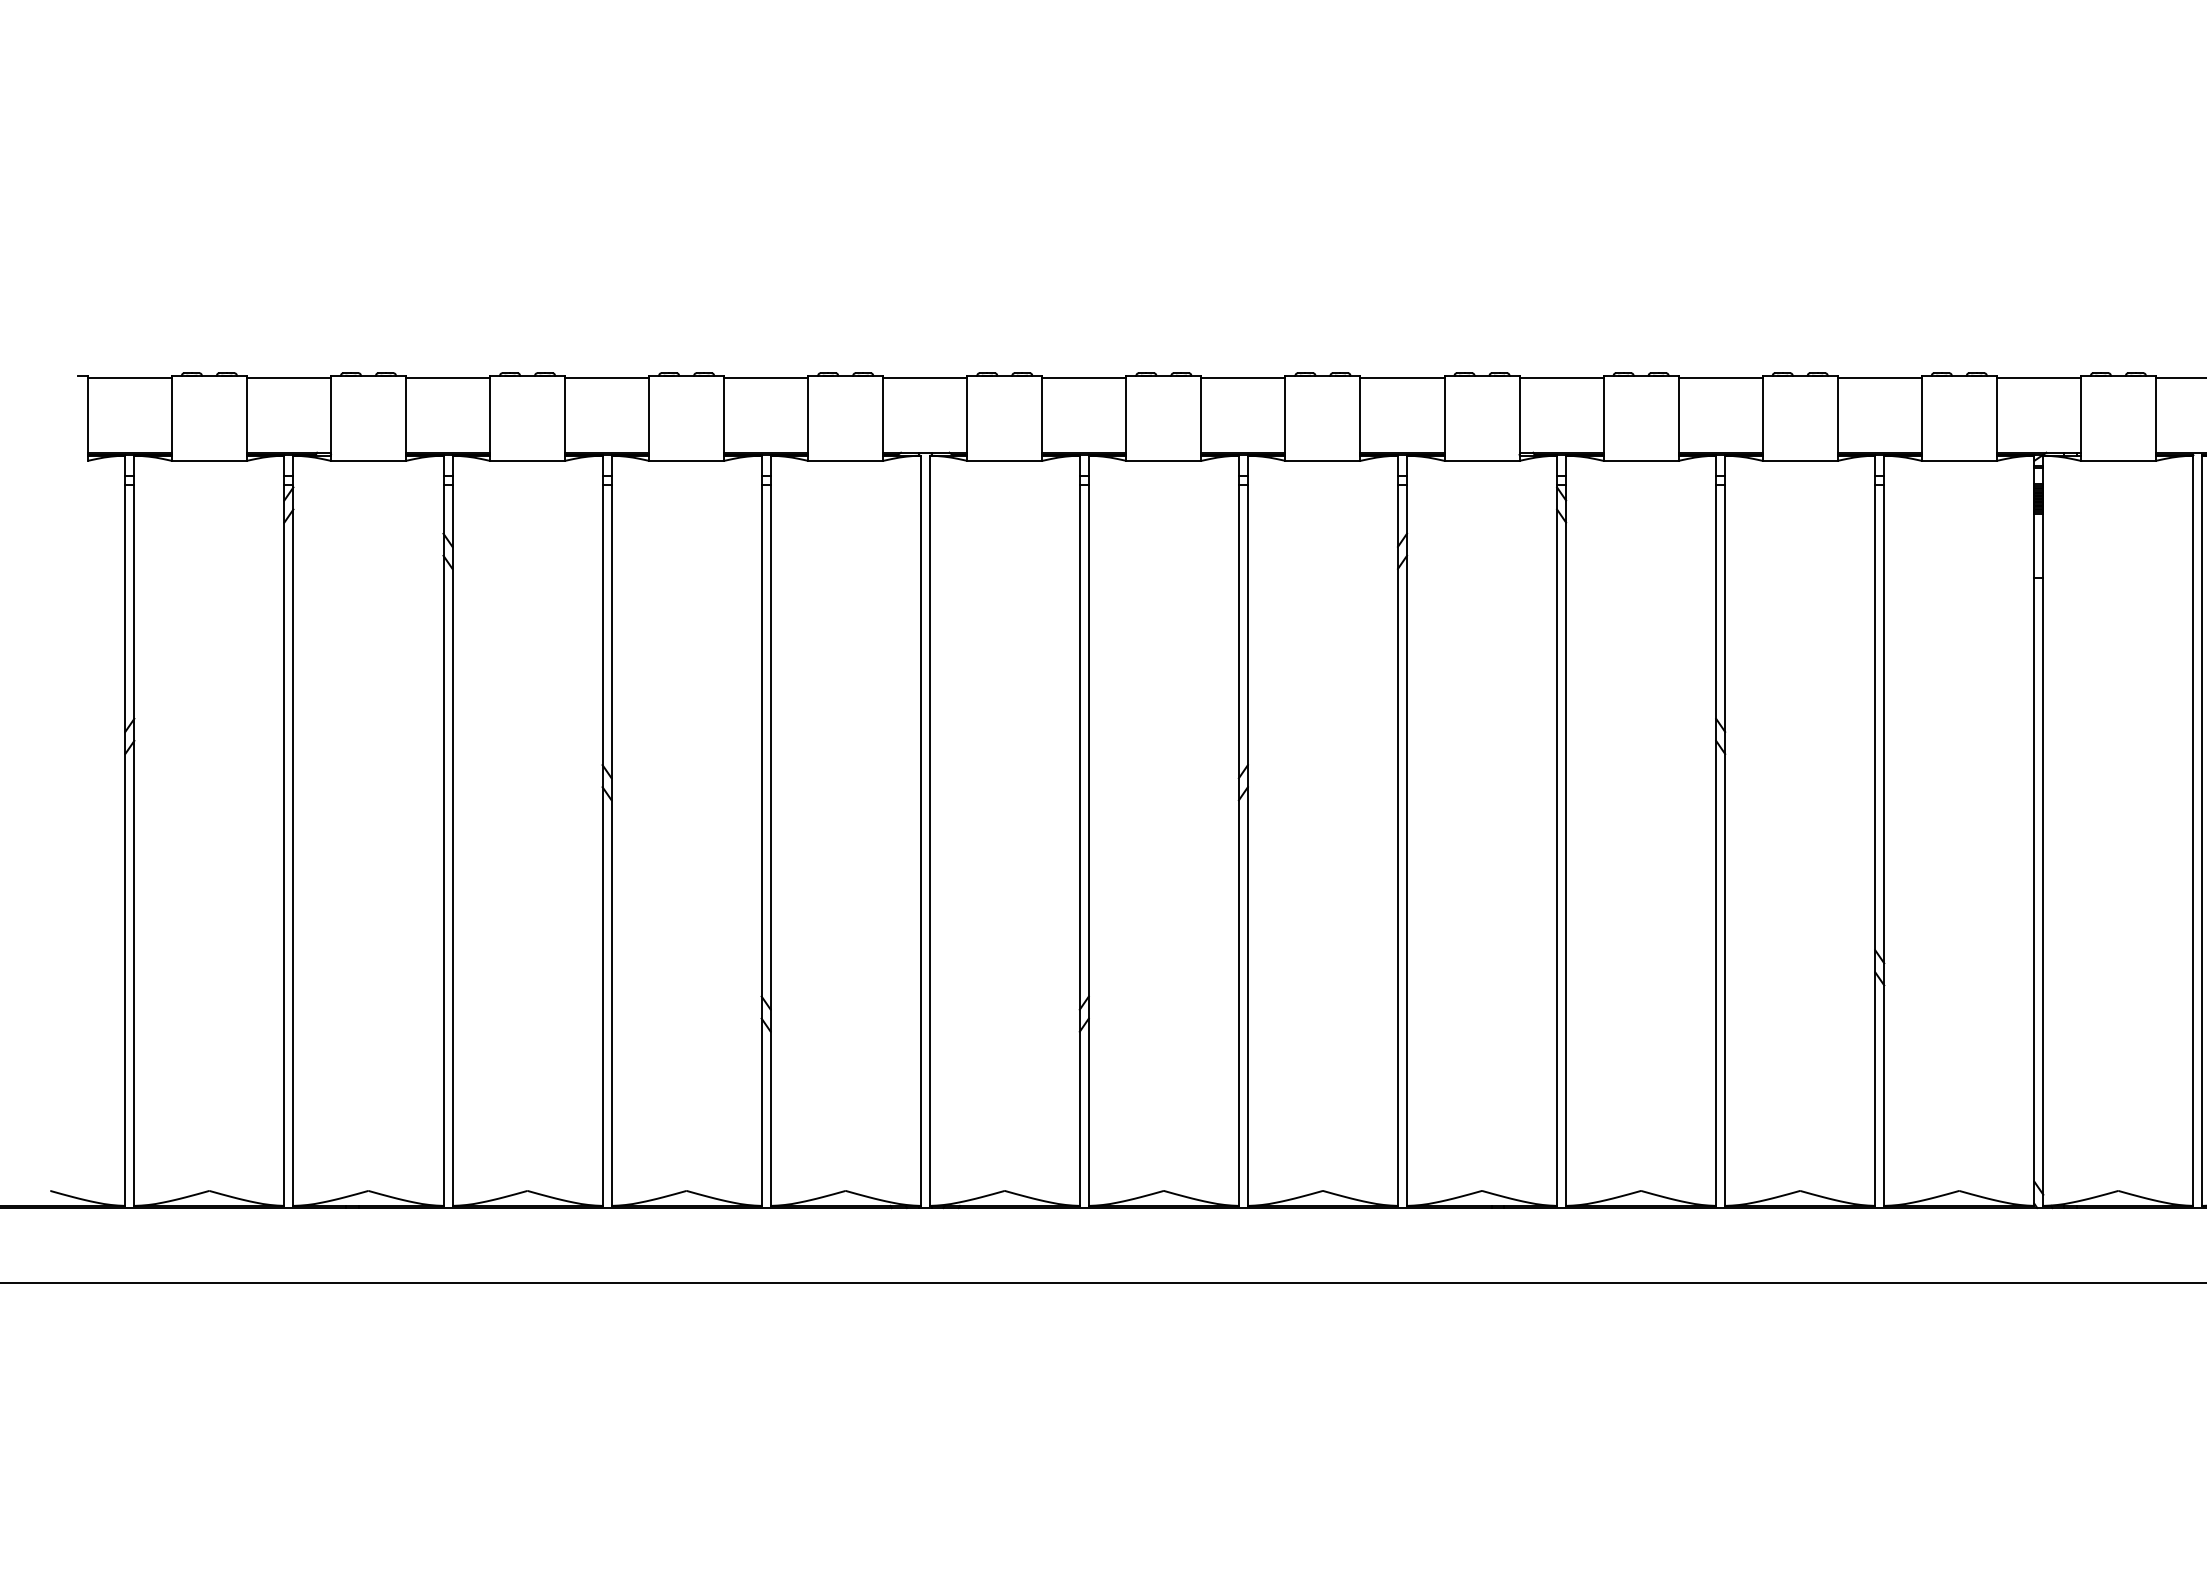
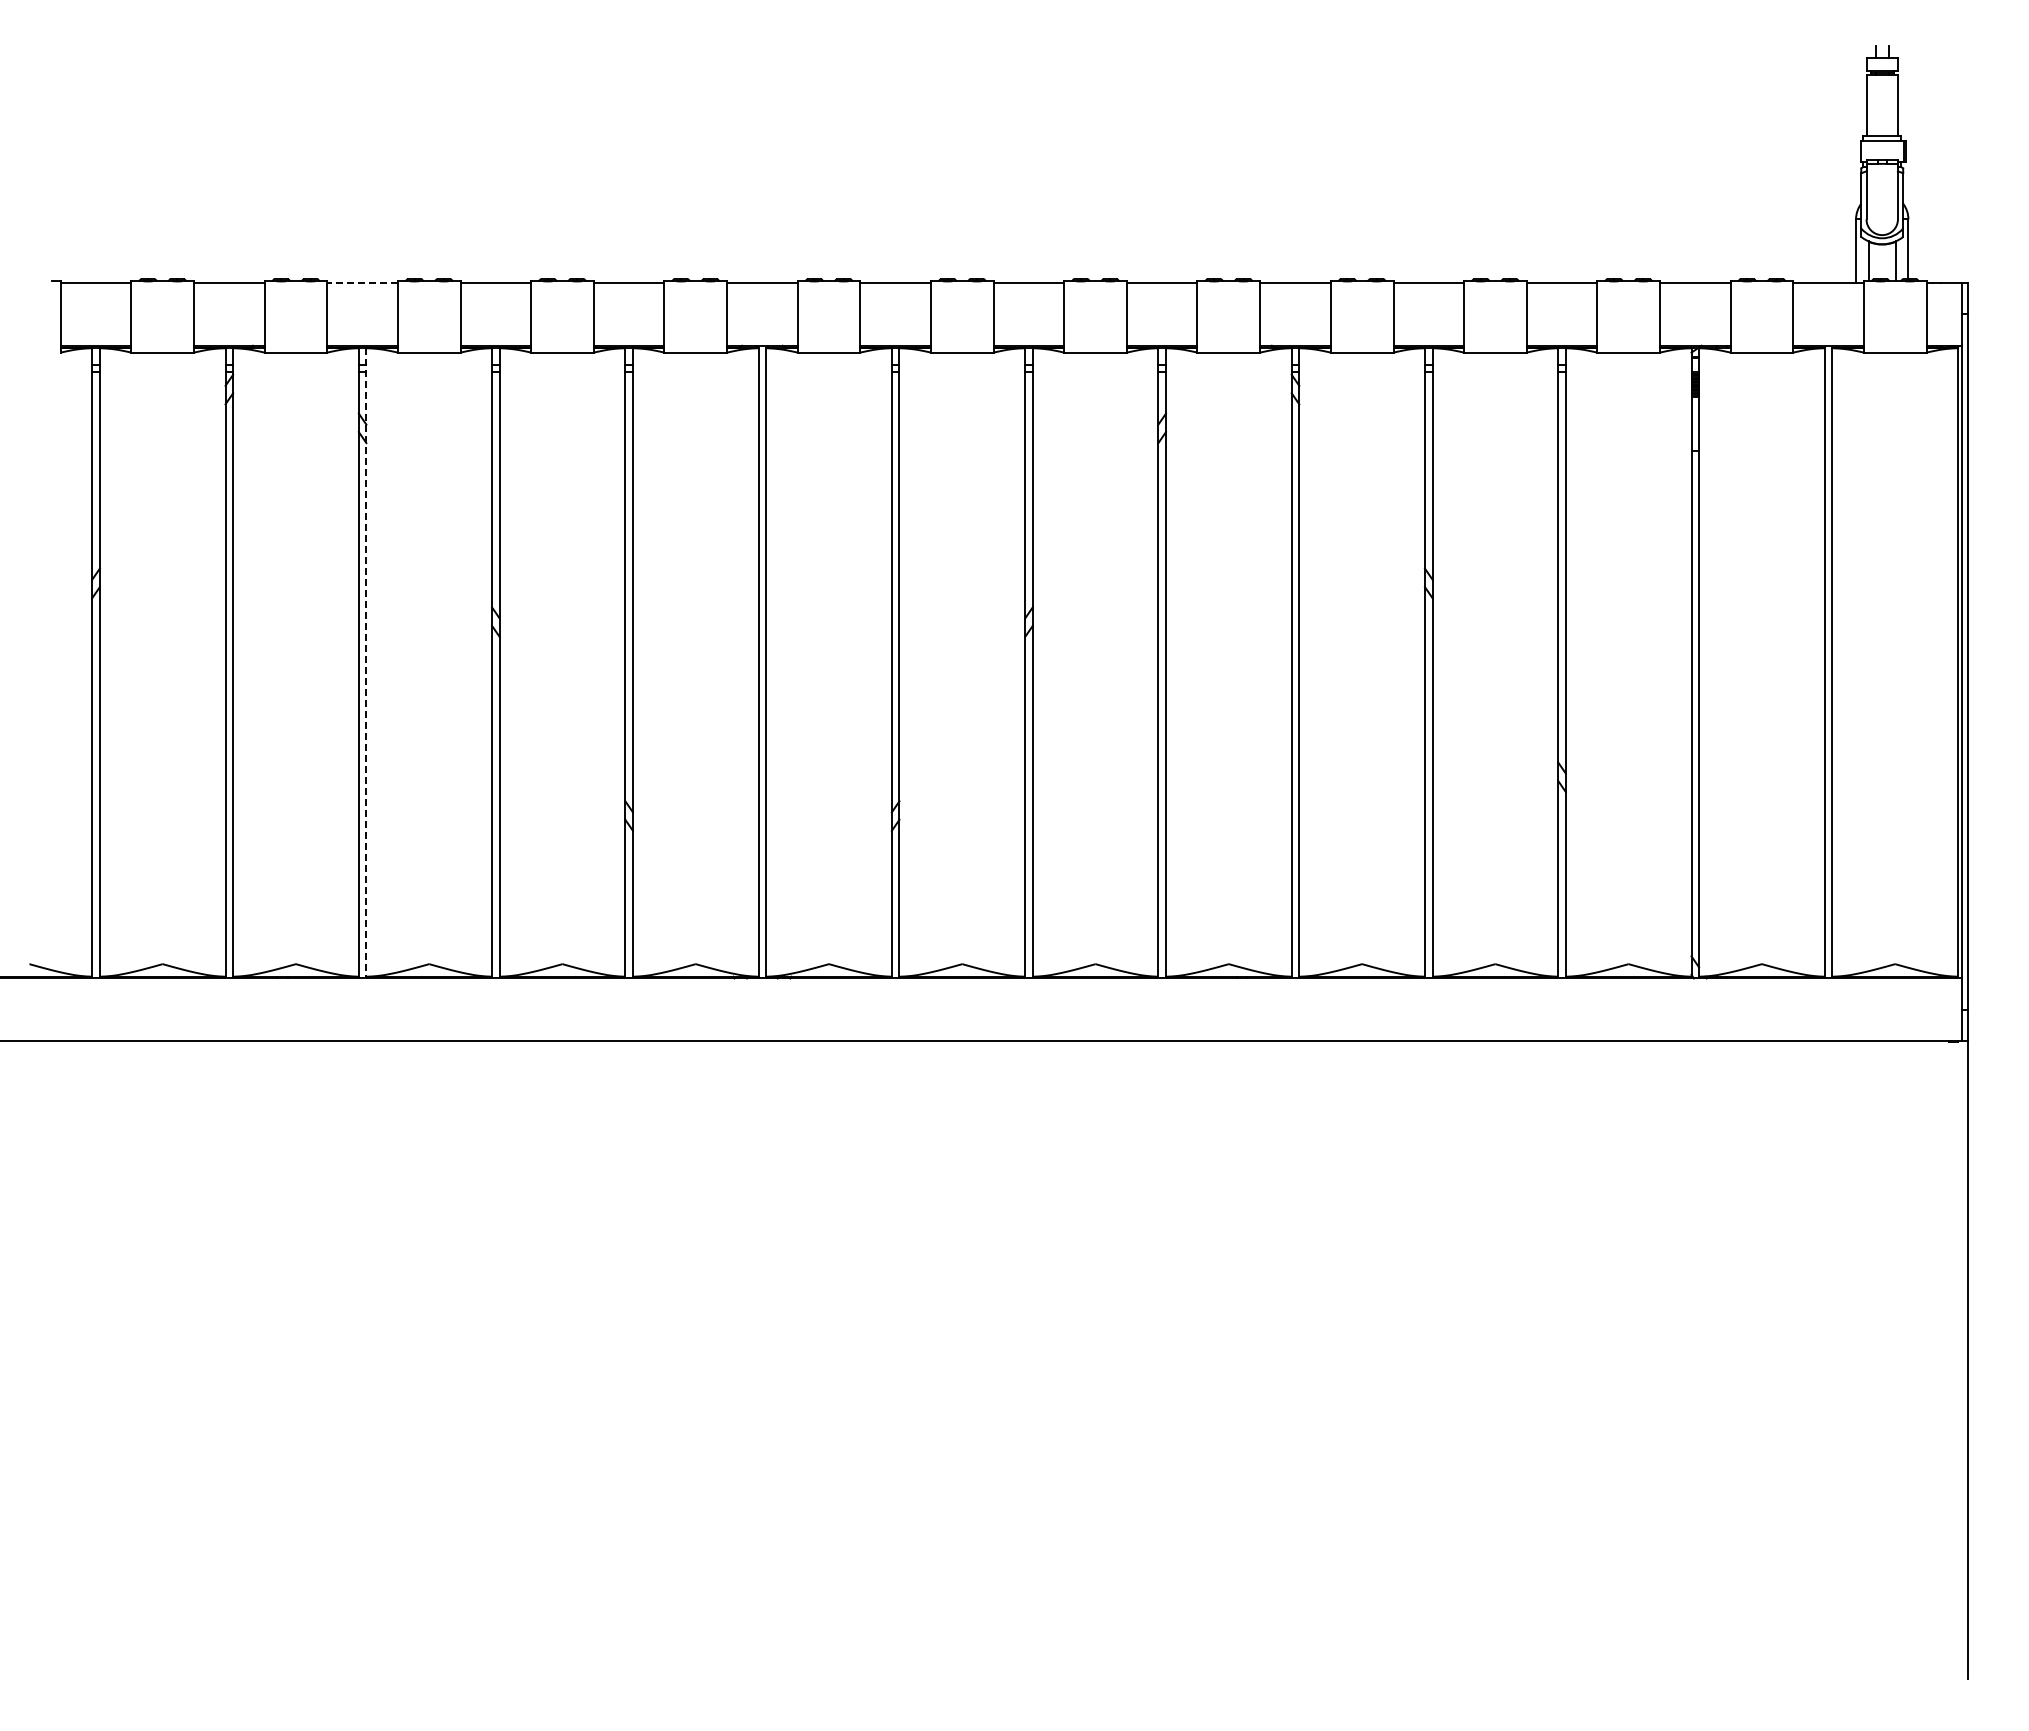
line: (447, 377) -> (362, 282), solid -> dashed
line: (452, 830) -> (366, 662), solid -> dashed

